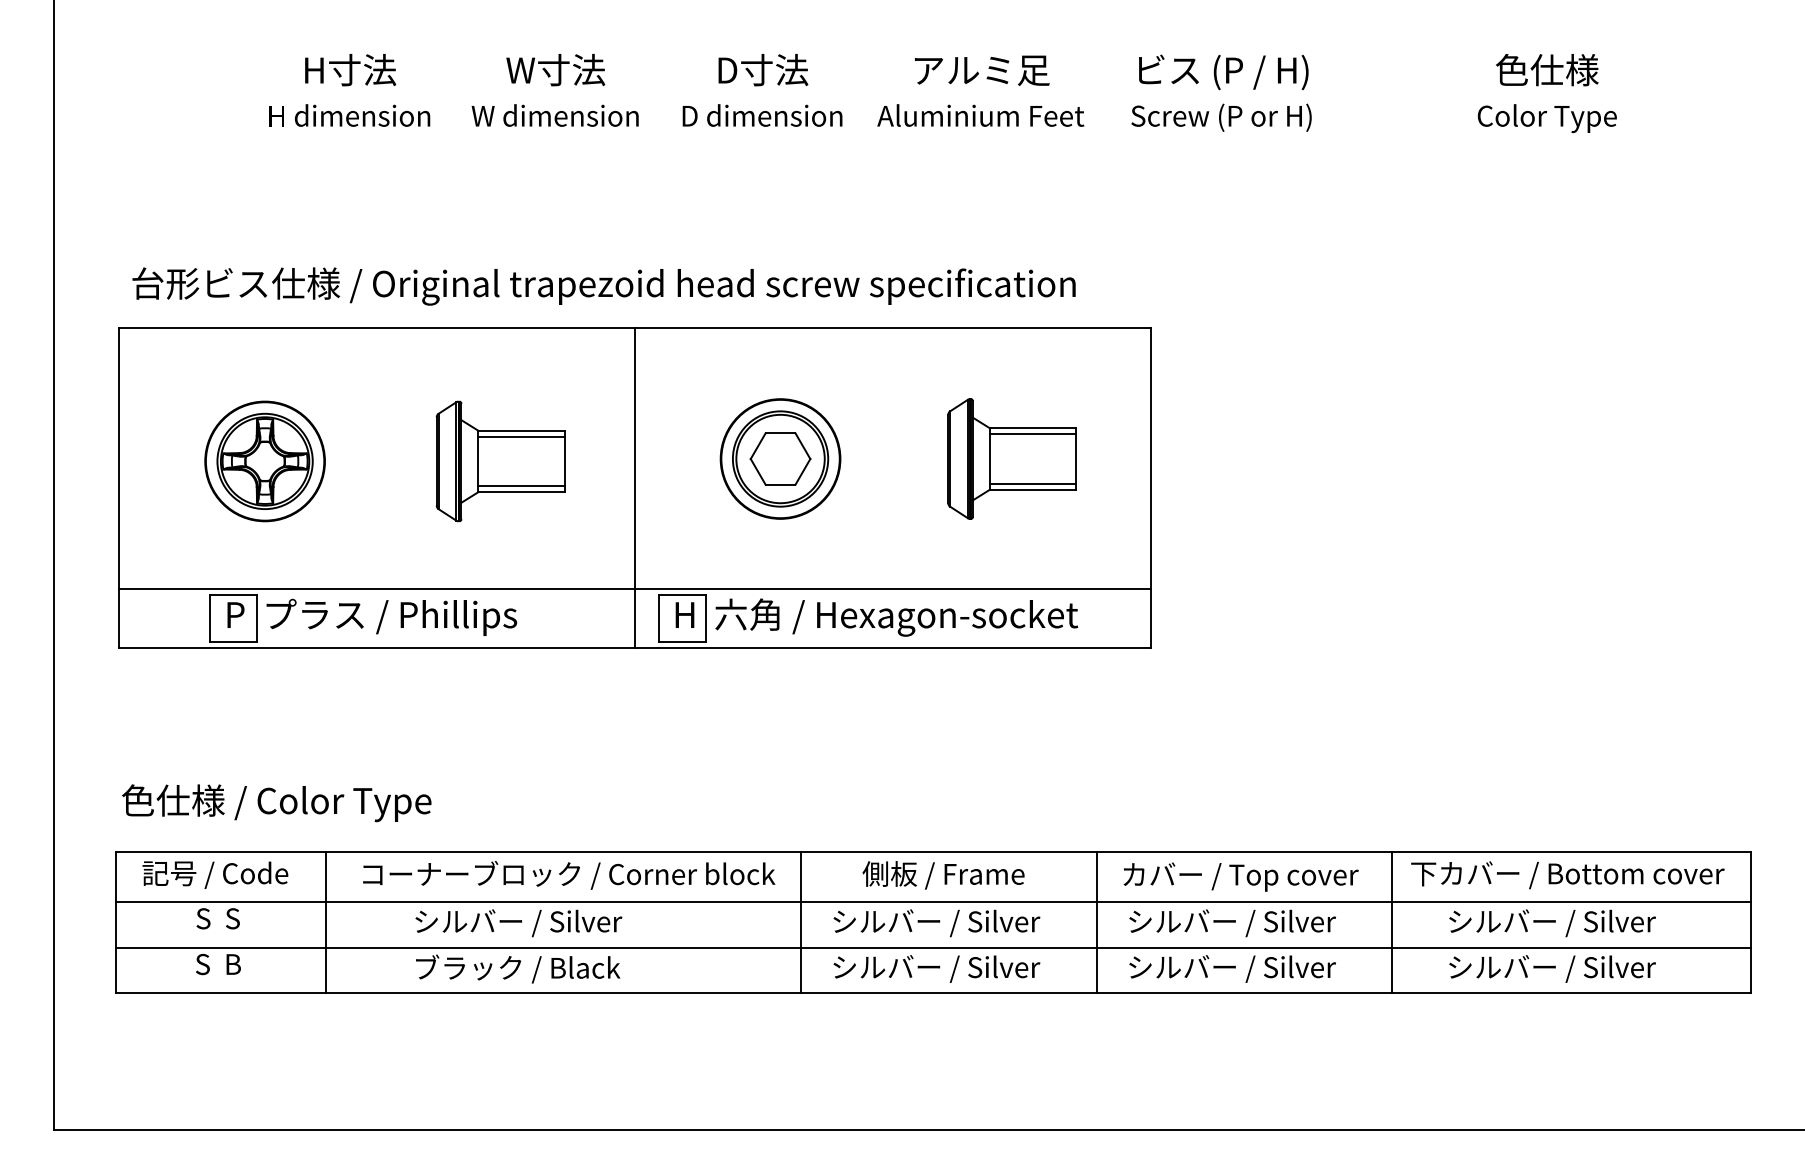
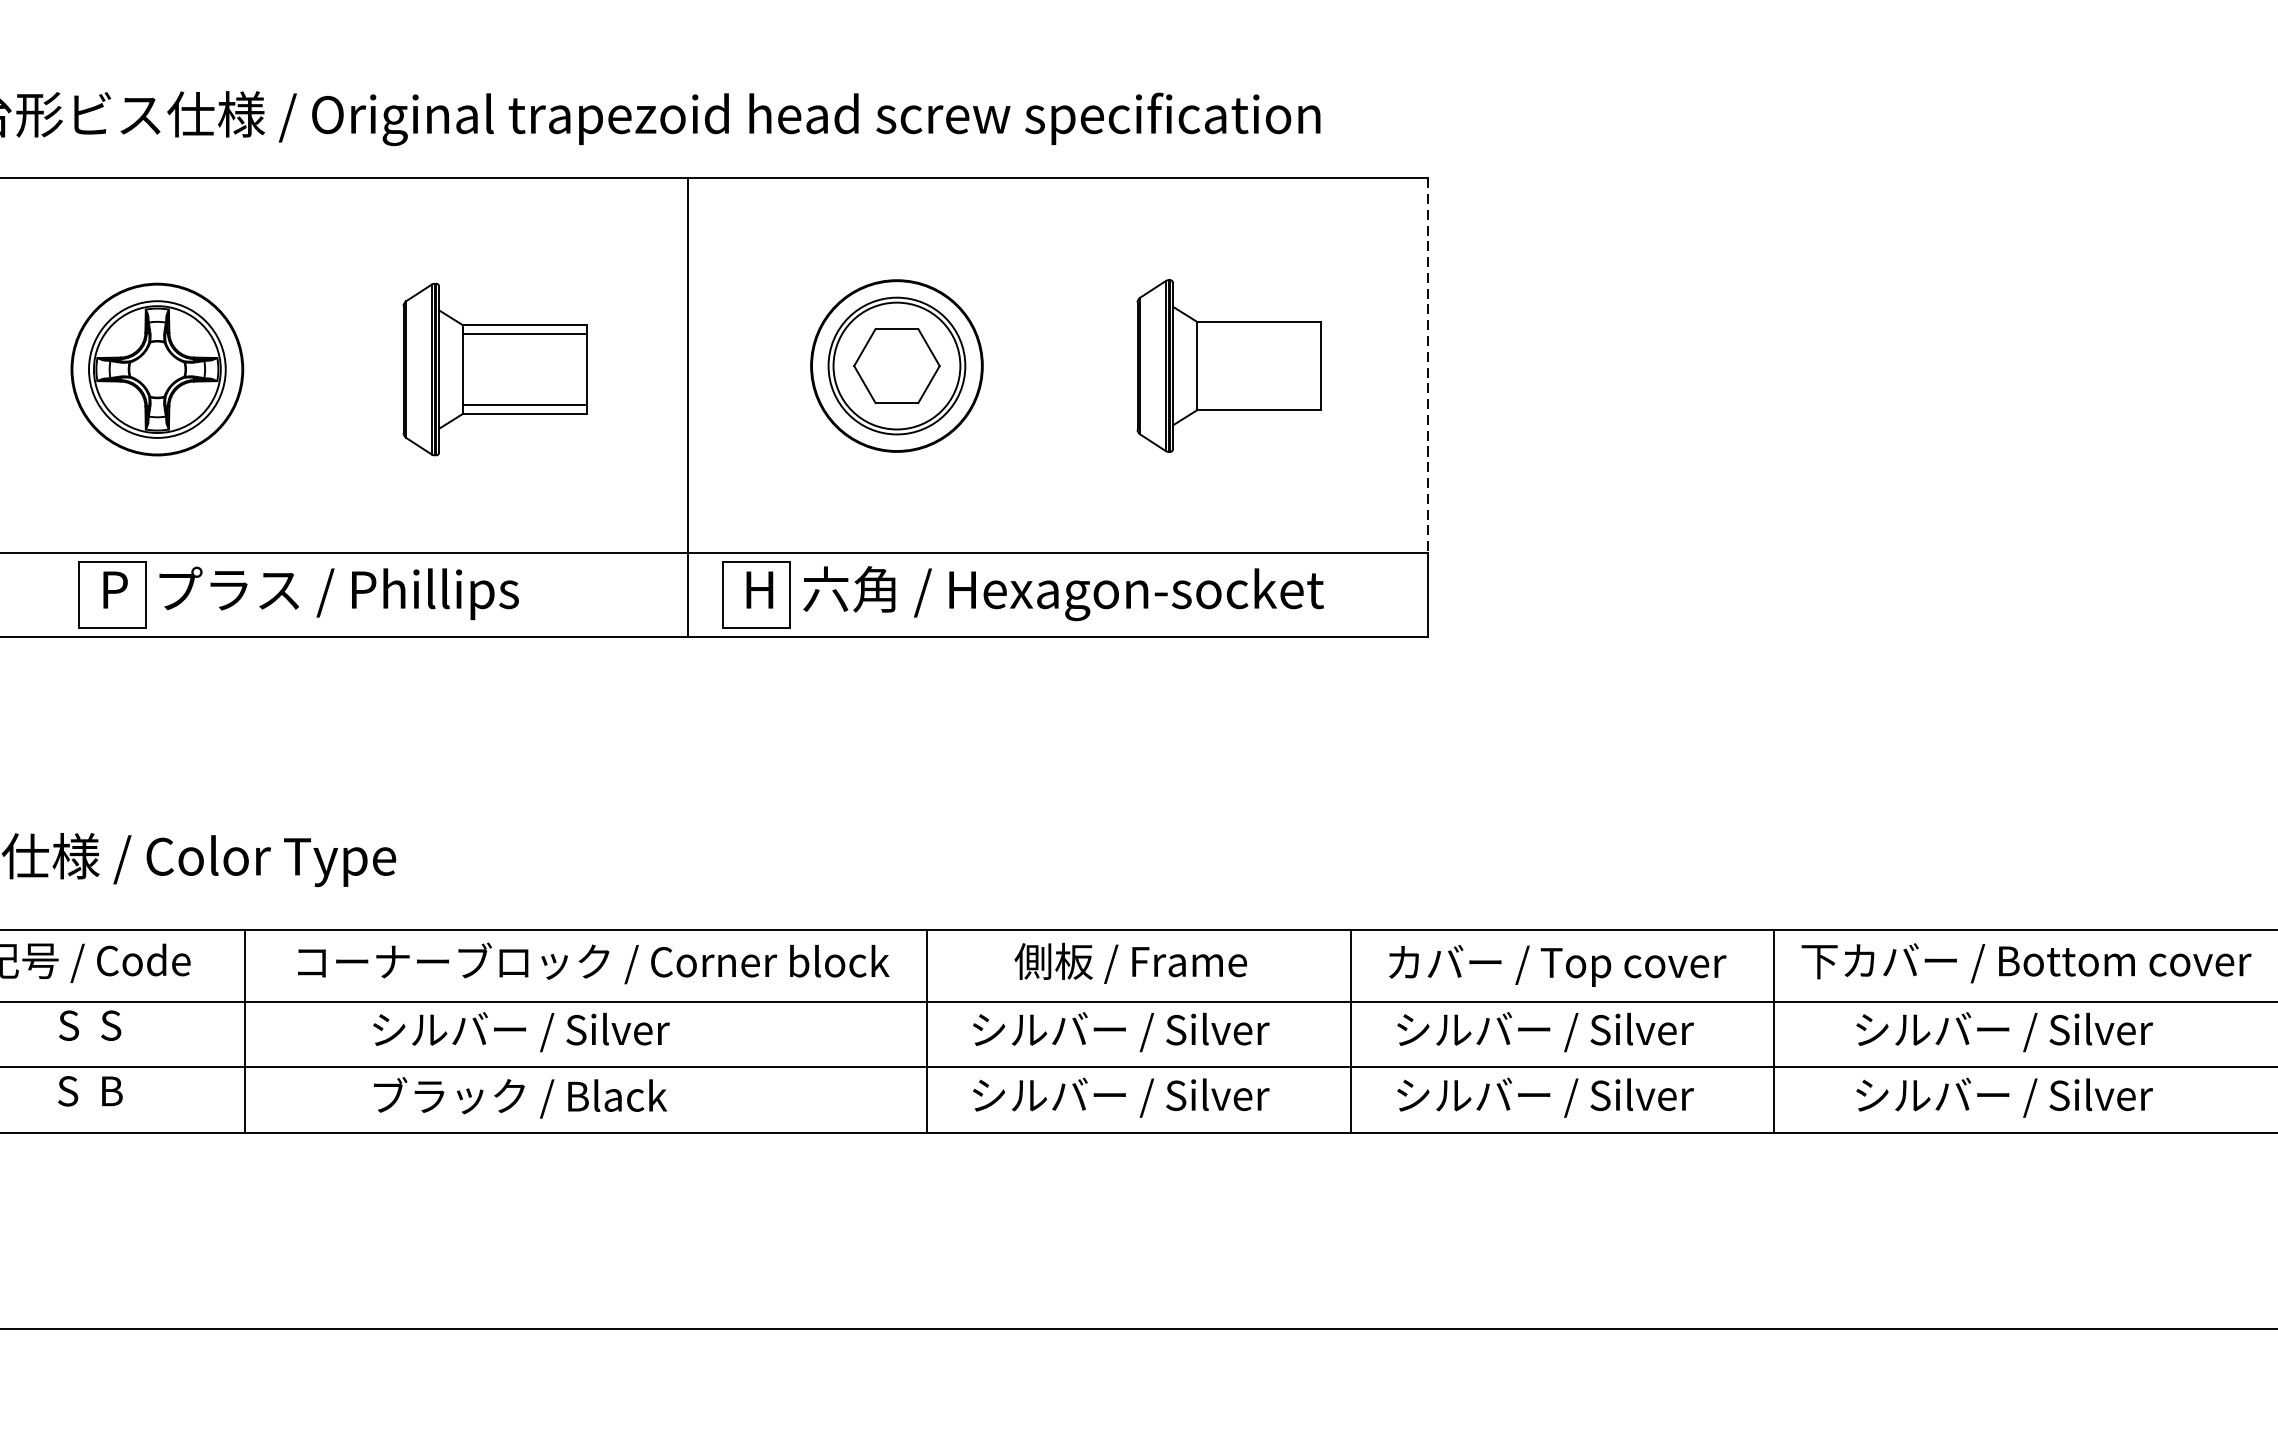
line: (1032, 434) -> (1258, 330), removed
line: (1150, 459) -> (1427, 366), solid -> dashed
line: (1032, 483) -> (1258, 401), removed

